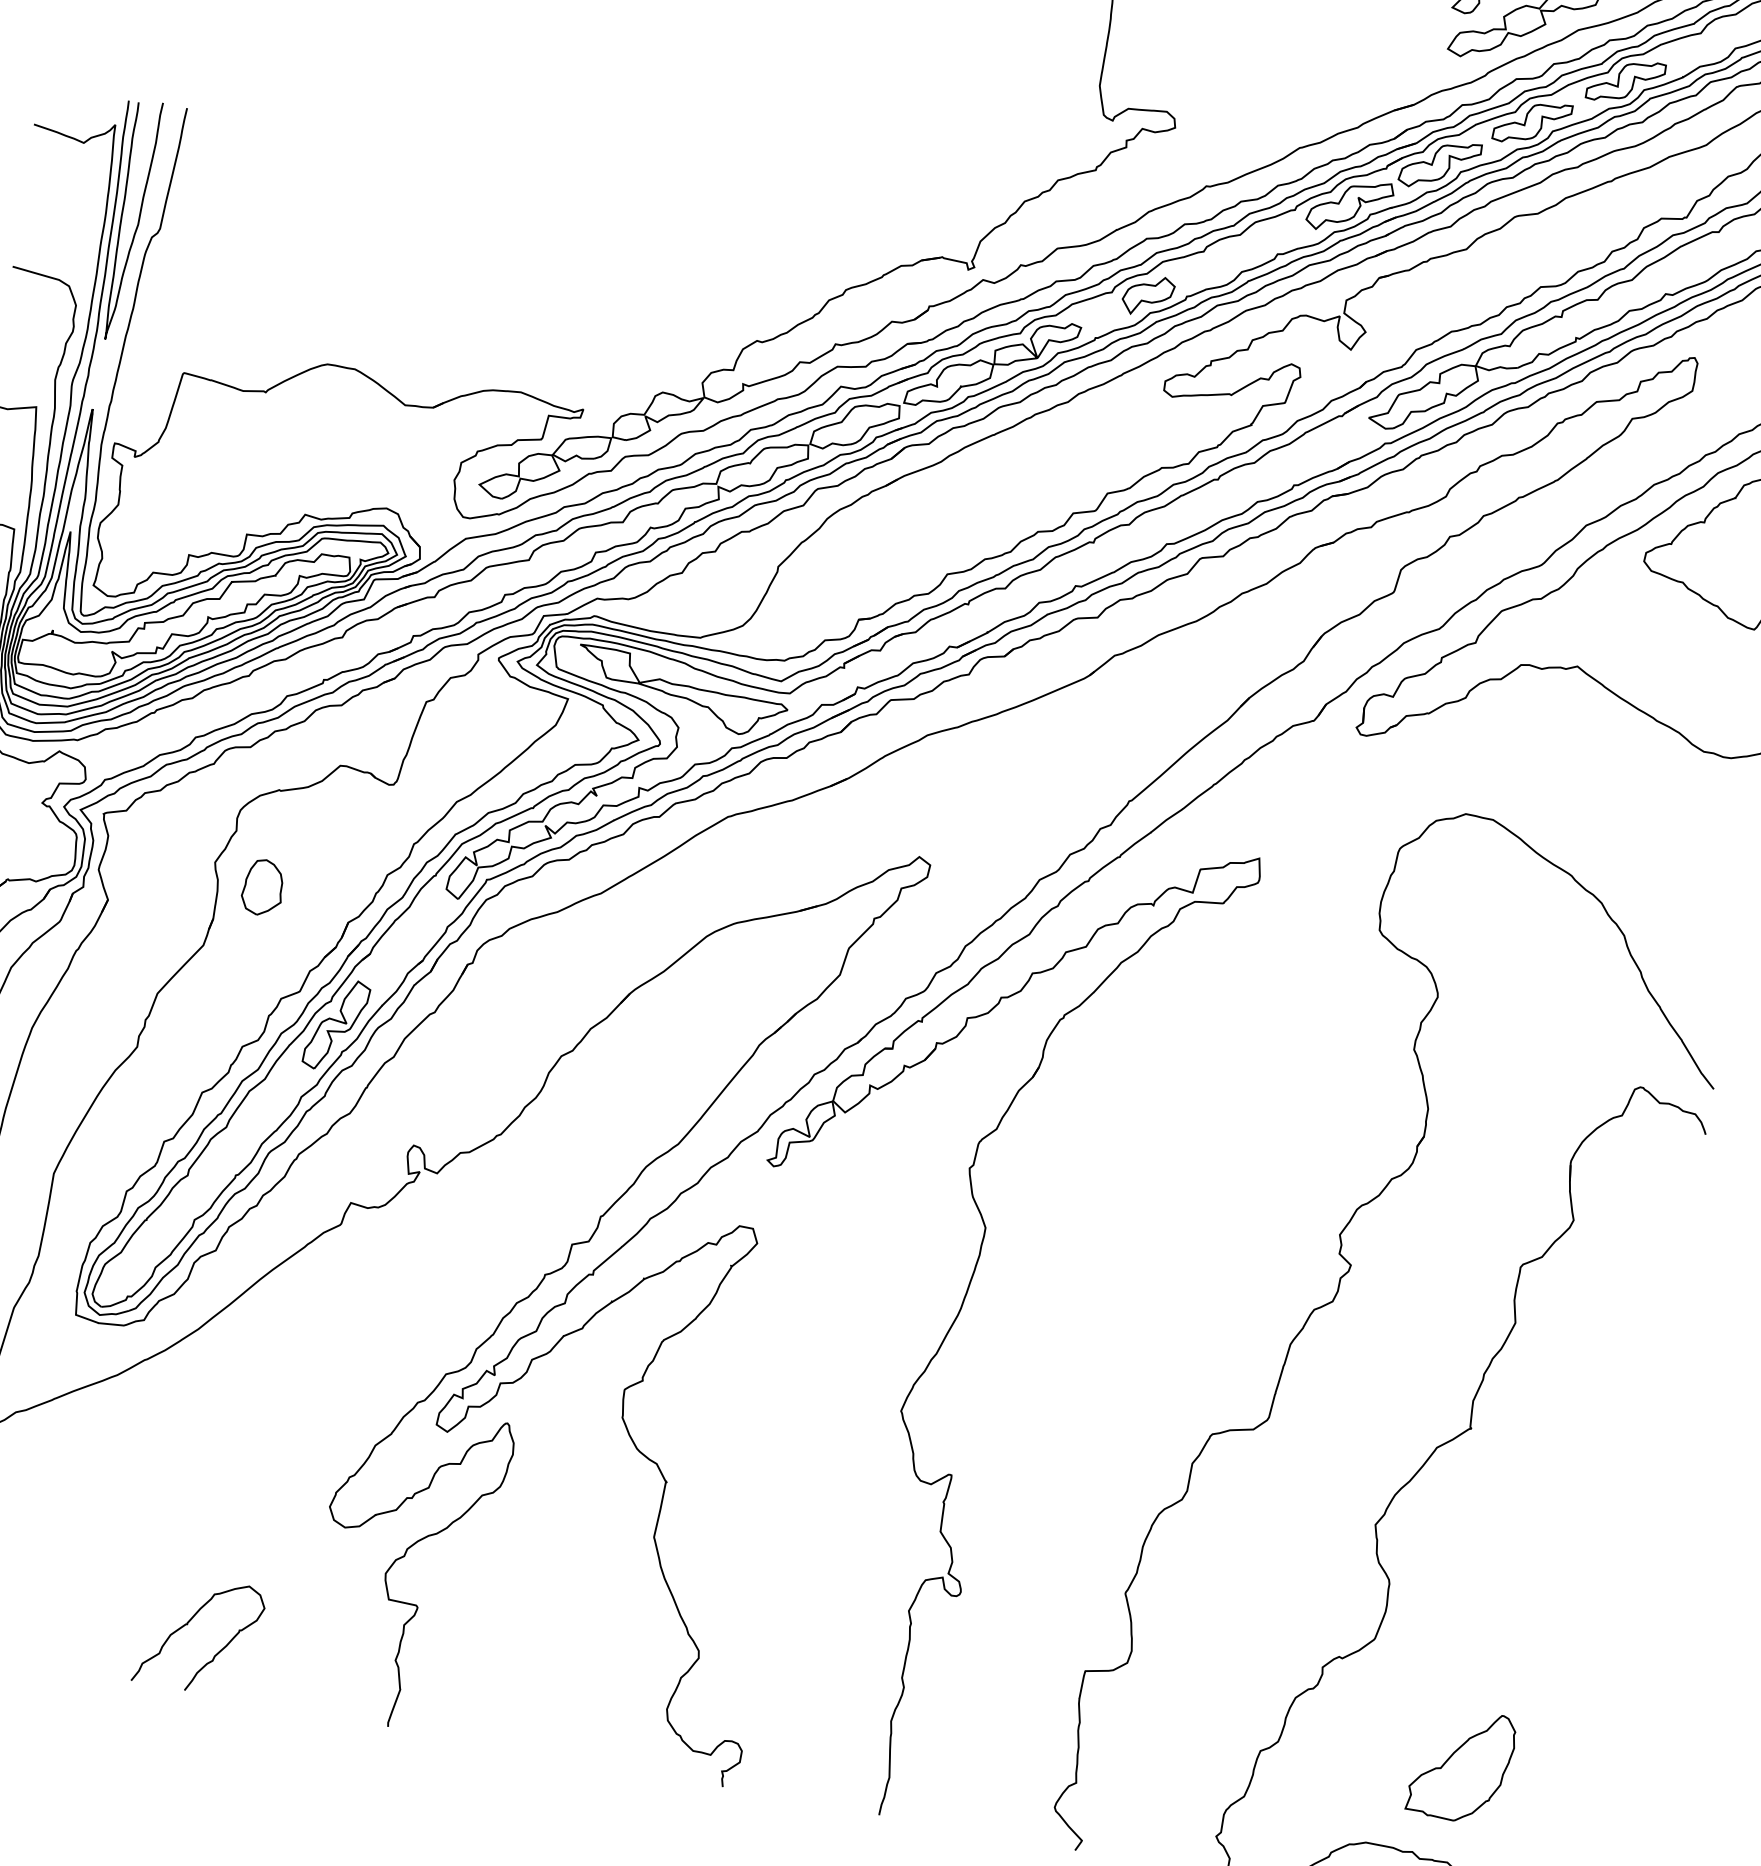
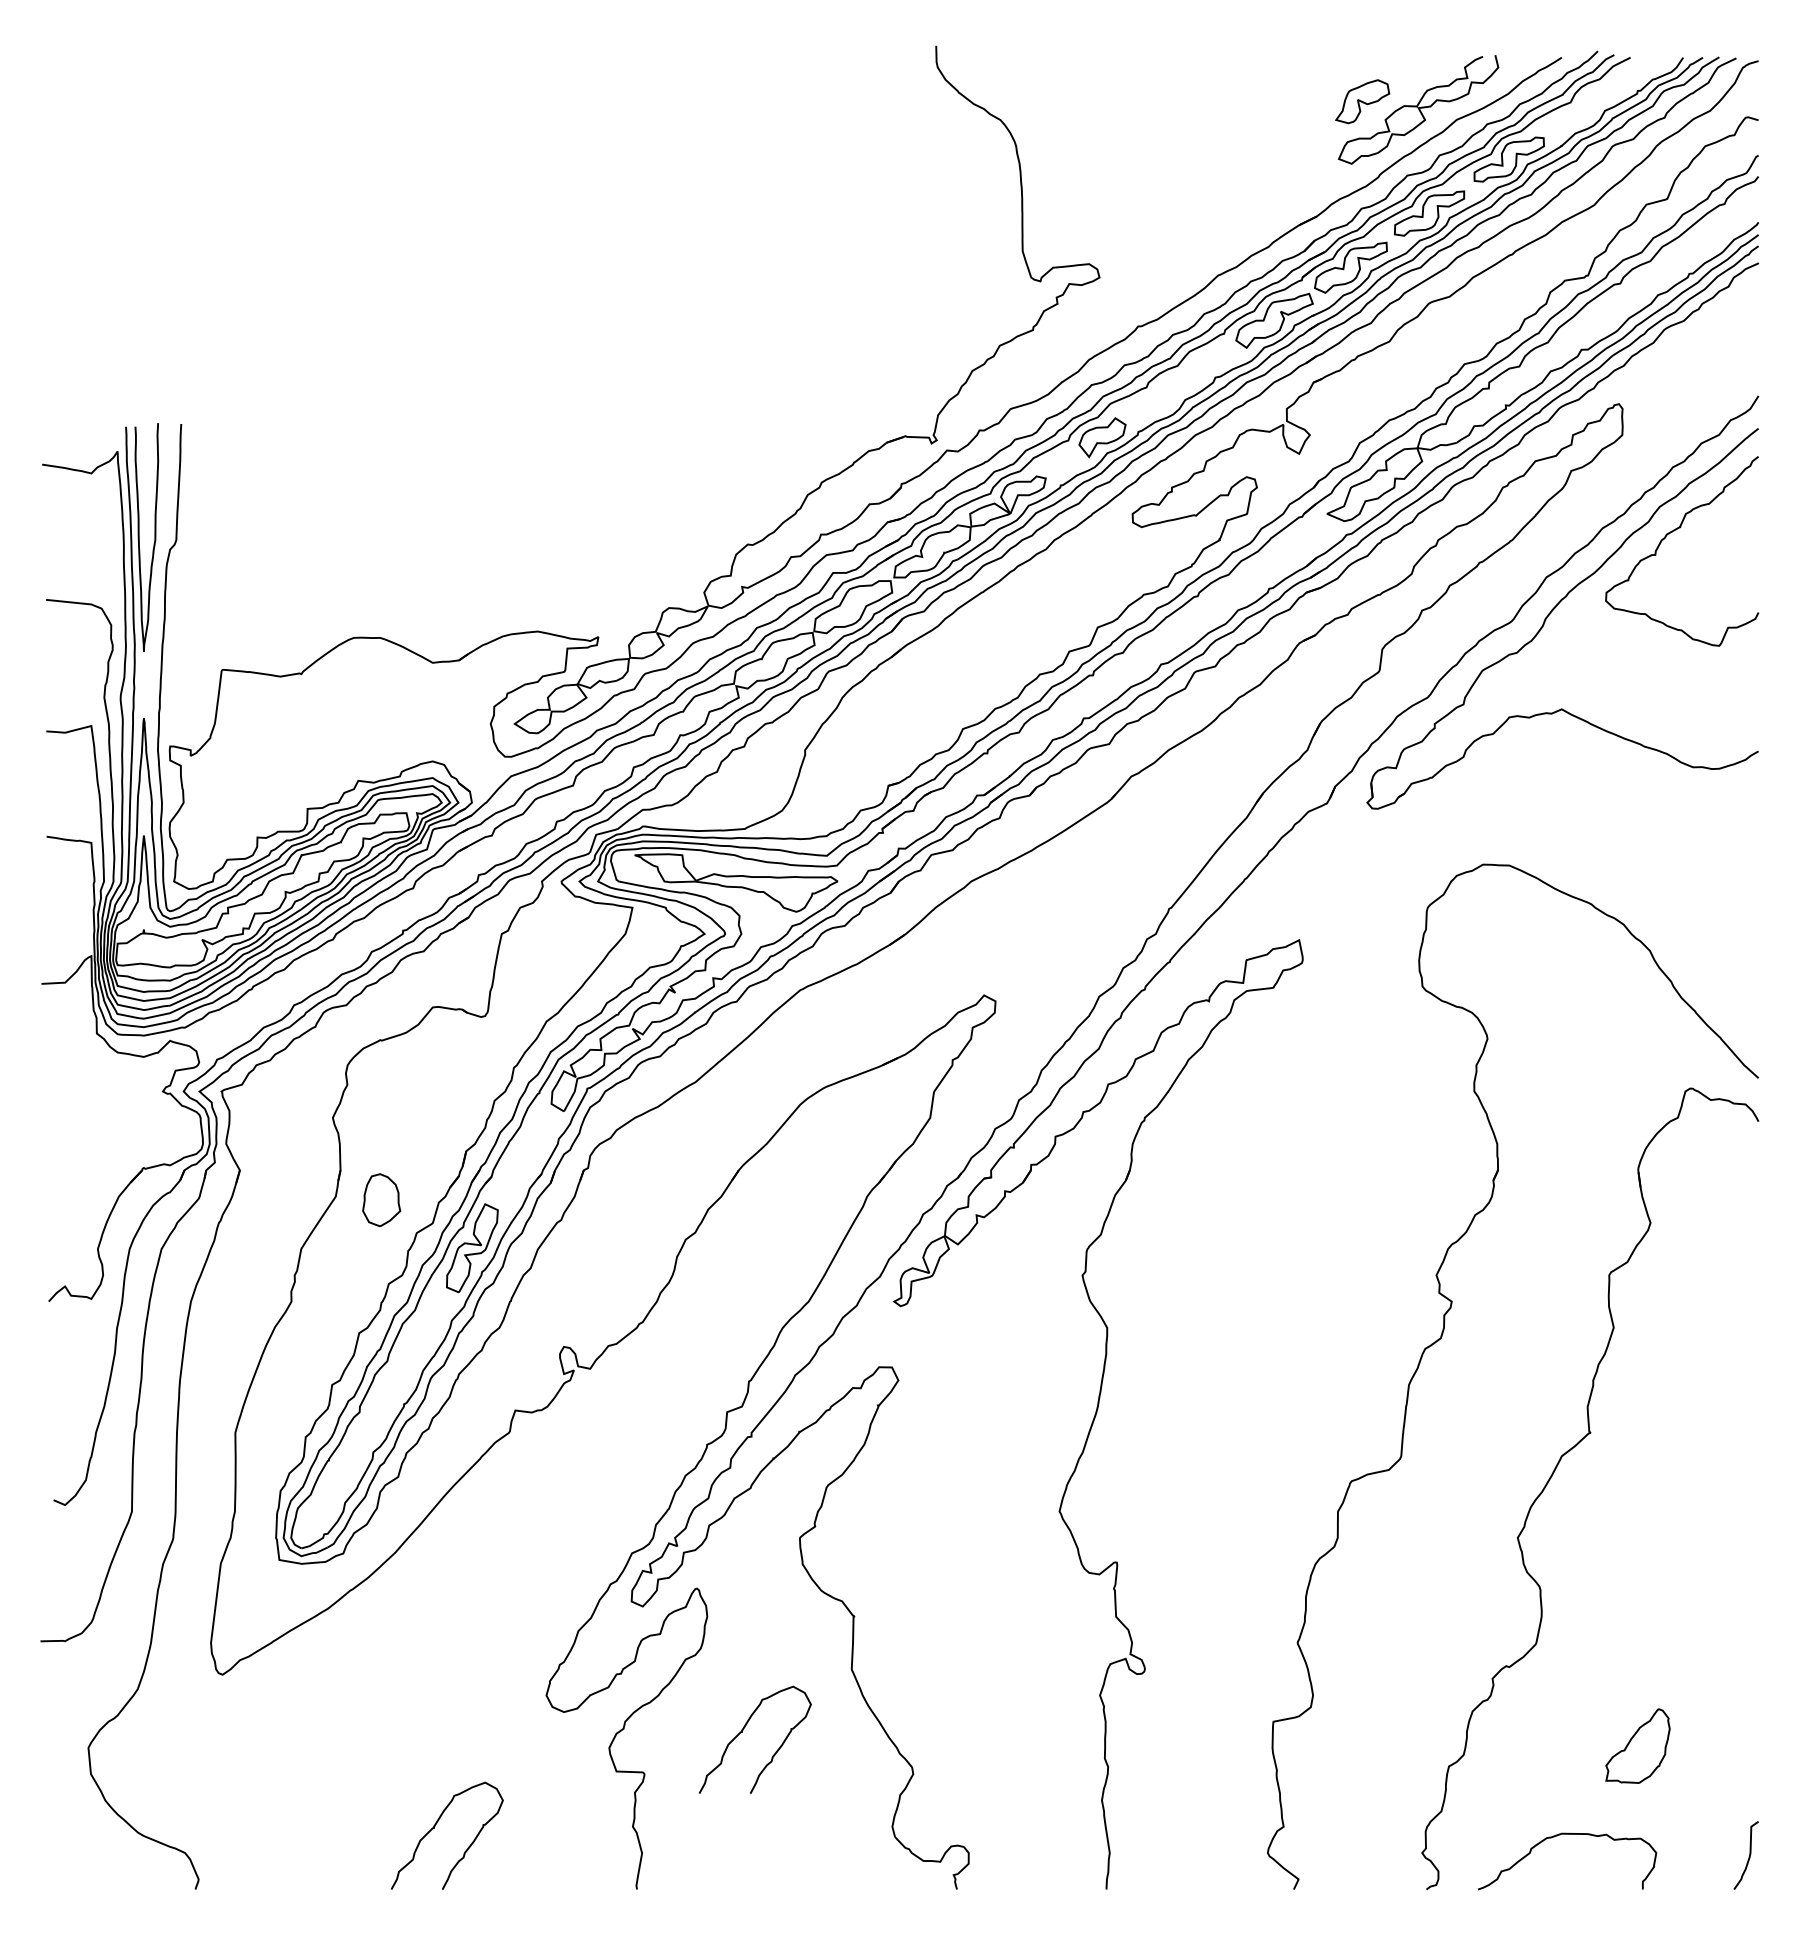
part: (263, 887) -> (381, 1200), moved
curve: (527, 1582) -> (742, 1732), added
part: (1461, 1764) -> (1637, 1745), size x0.7

